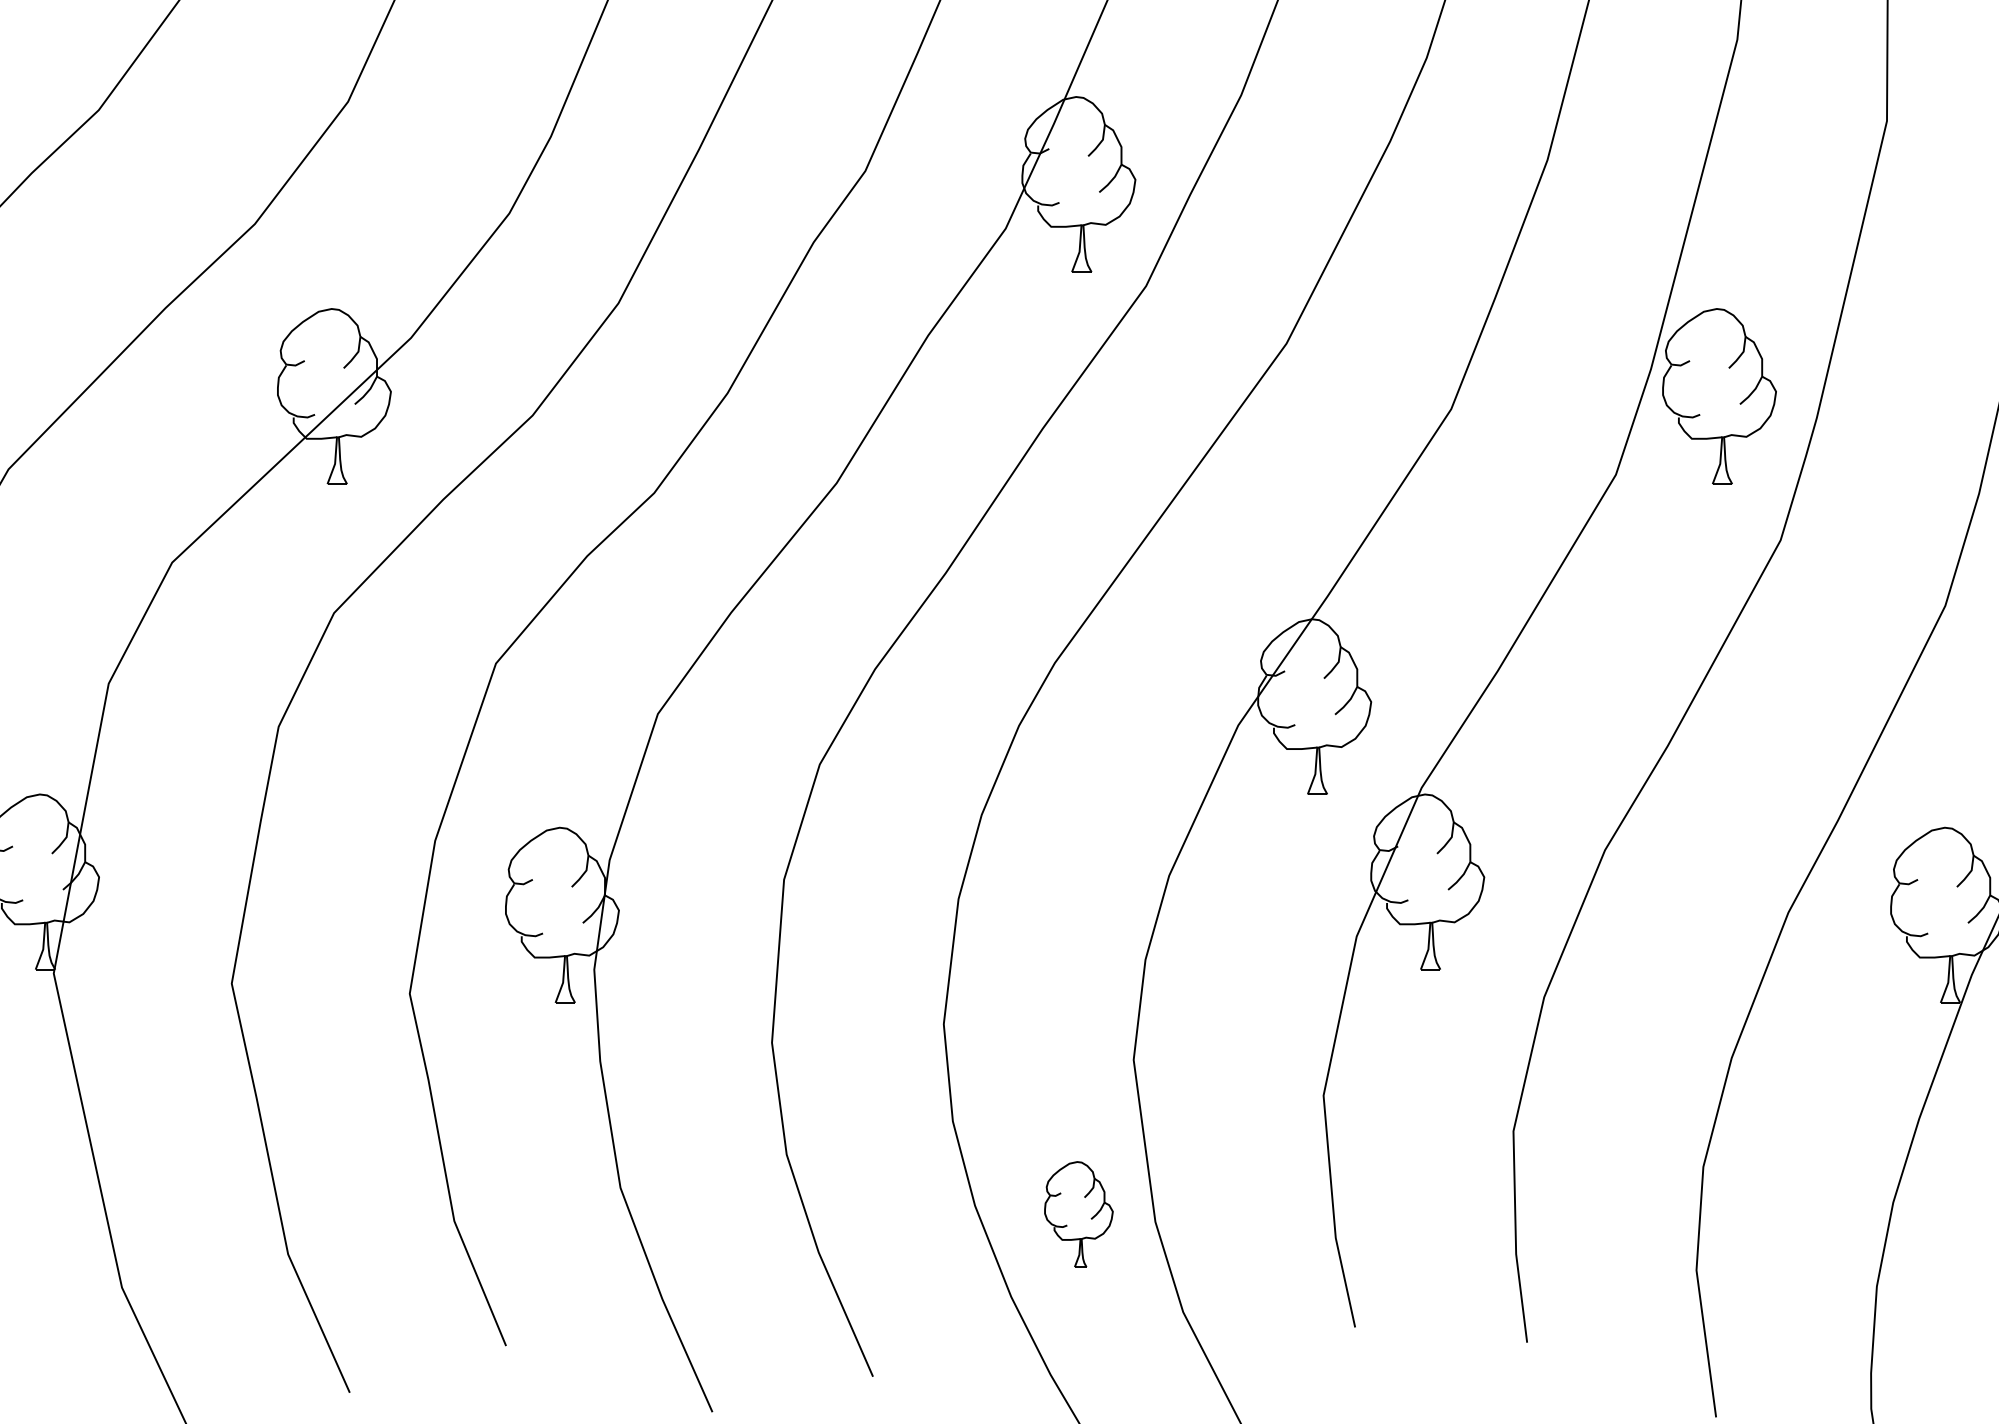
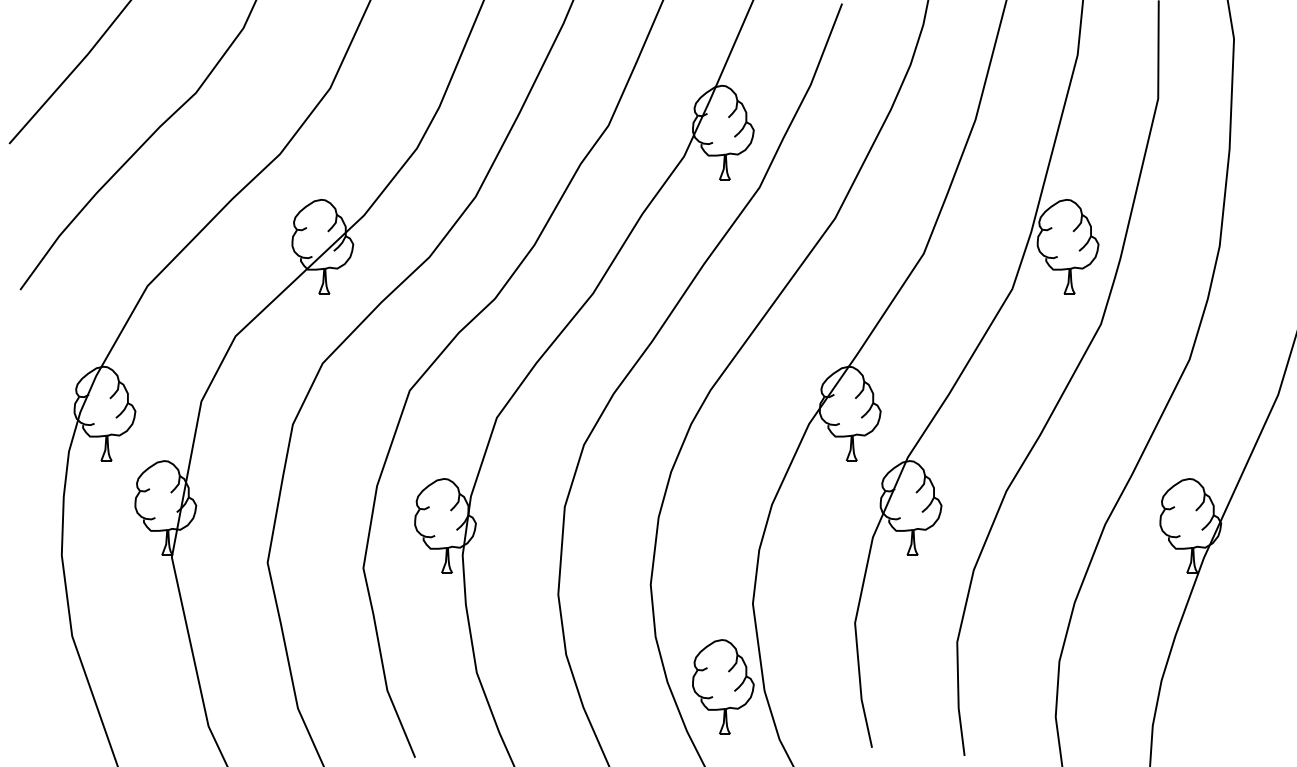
part: (1079, 1213) -> (723, 686), size x1.67

